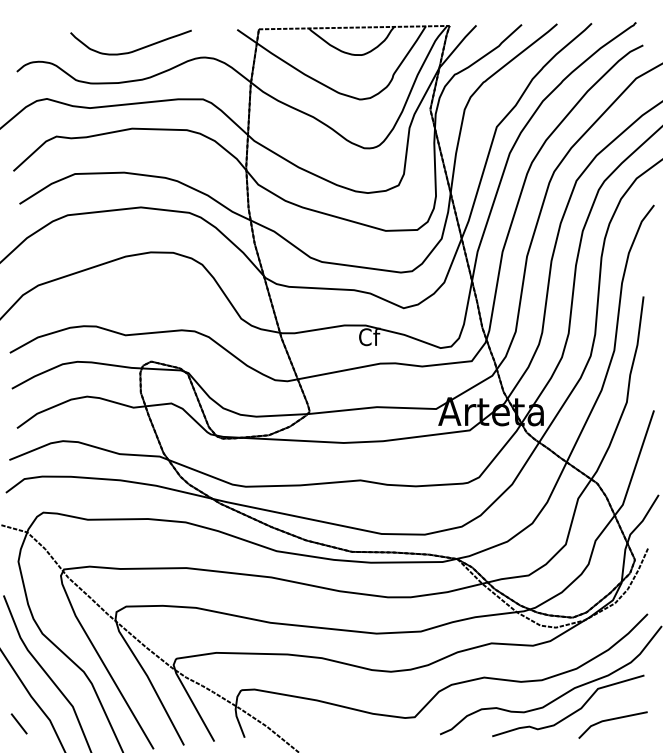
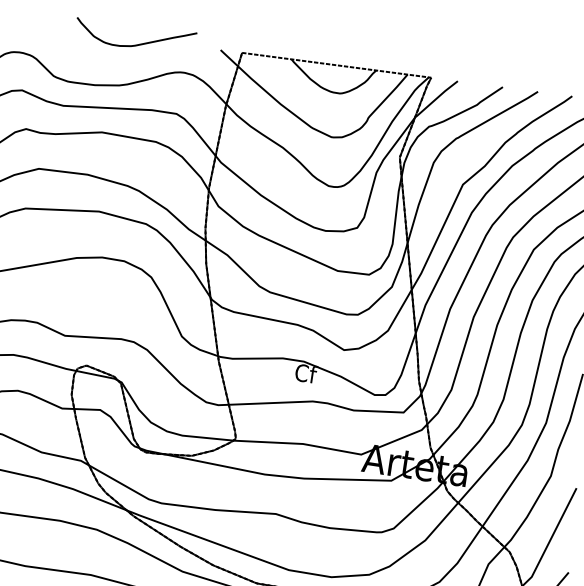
curve: (132, 50) -> (135, 44), moved

